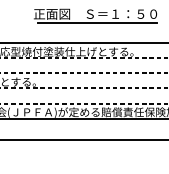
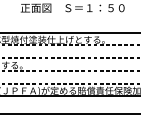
line: (96, 23) -> (73, 16), removed

